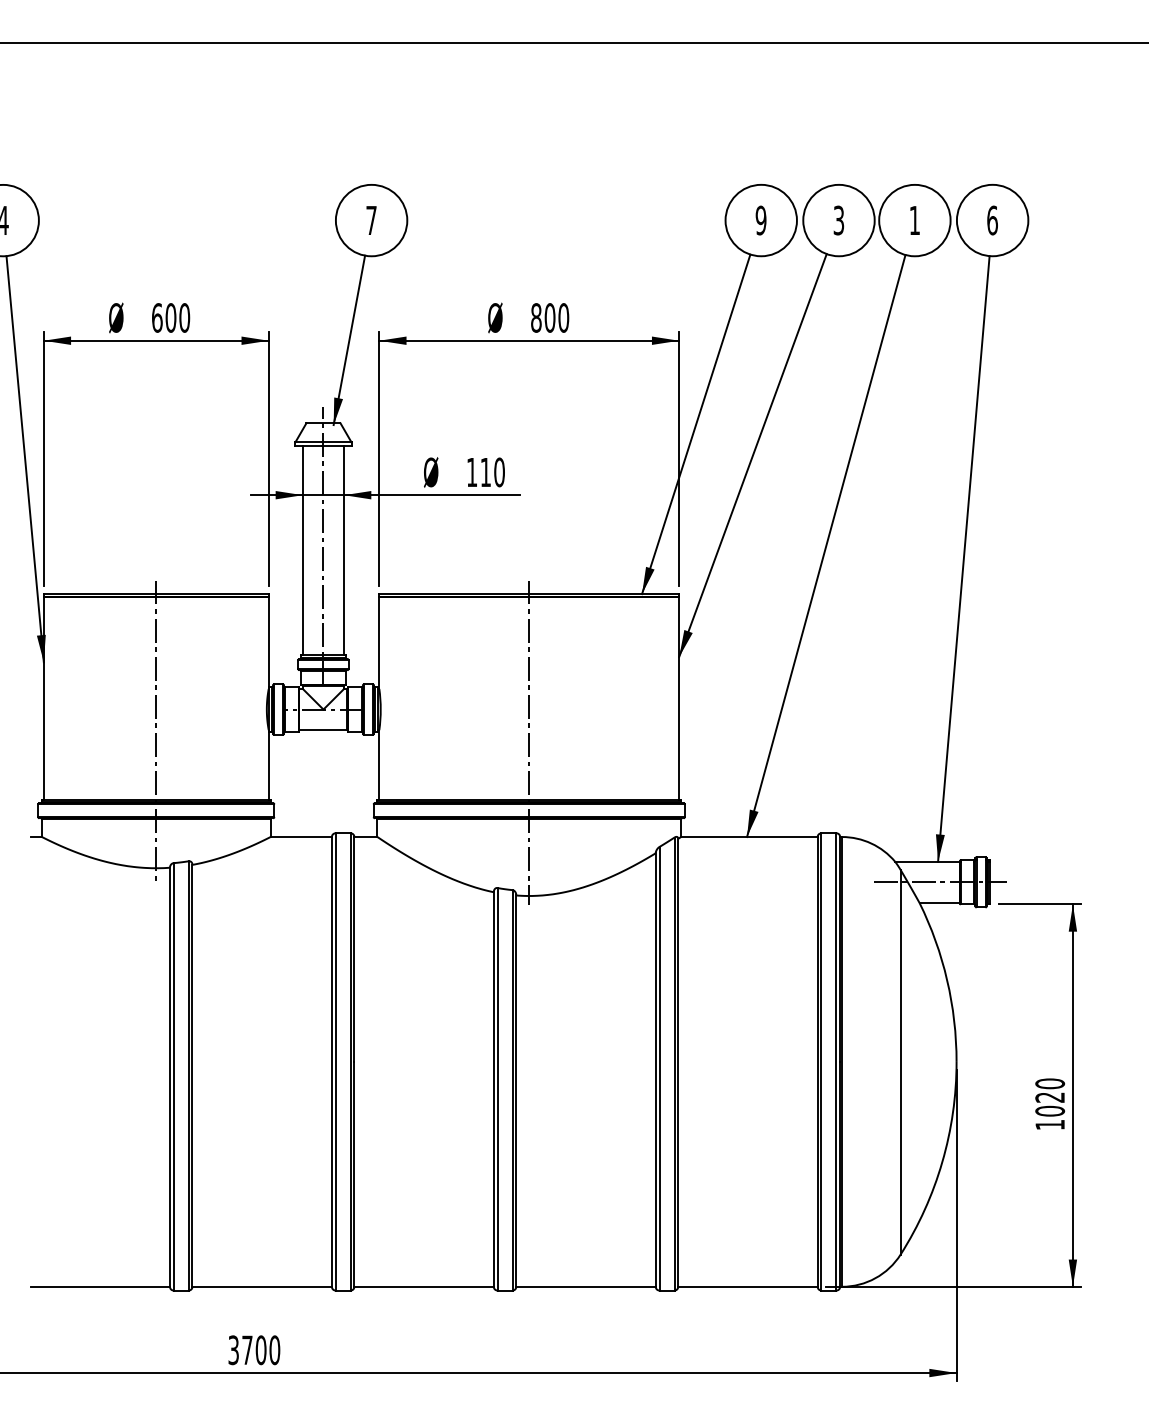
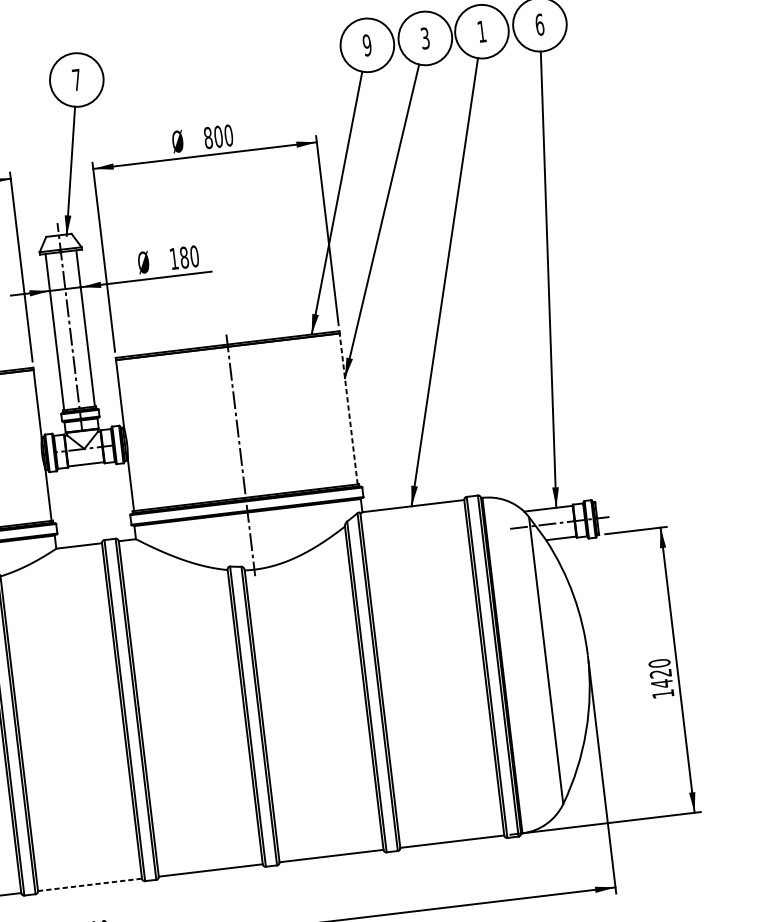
text: (485, 472) -> (184, 257), 110 -> 180
line: (679, 697) -> (348, 408), solid -> dashed
text: (1050, 1110) -> (662, 683), 1020 -> 1420
line: (262, 1286) -> (90, 884), solid -> dashed

